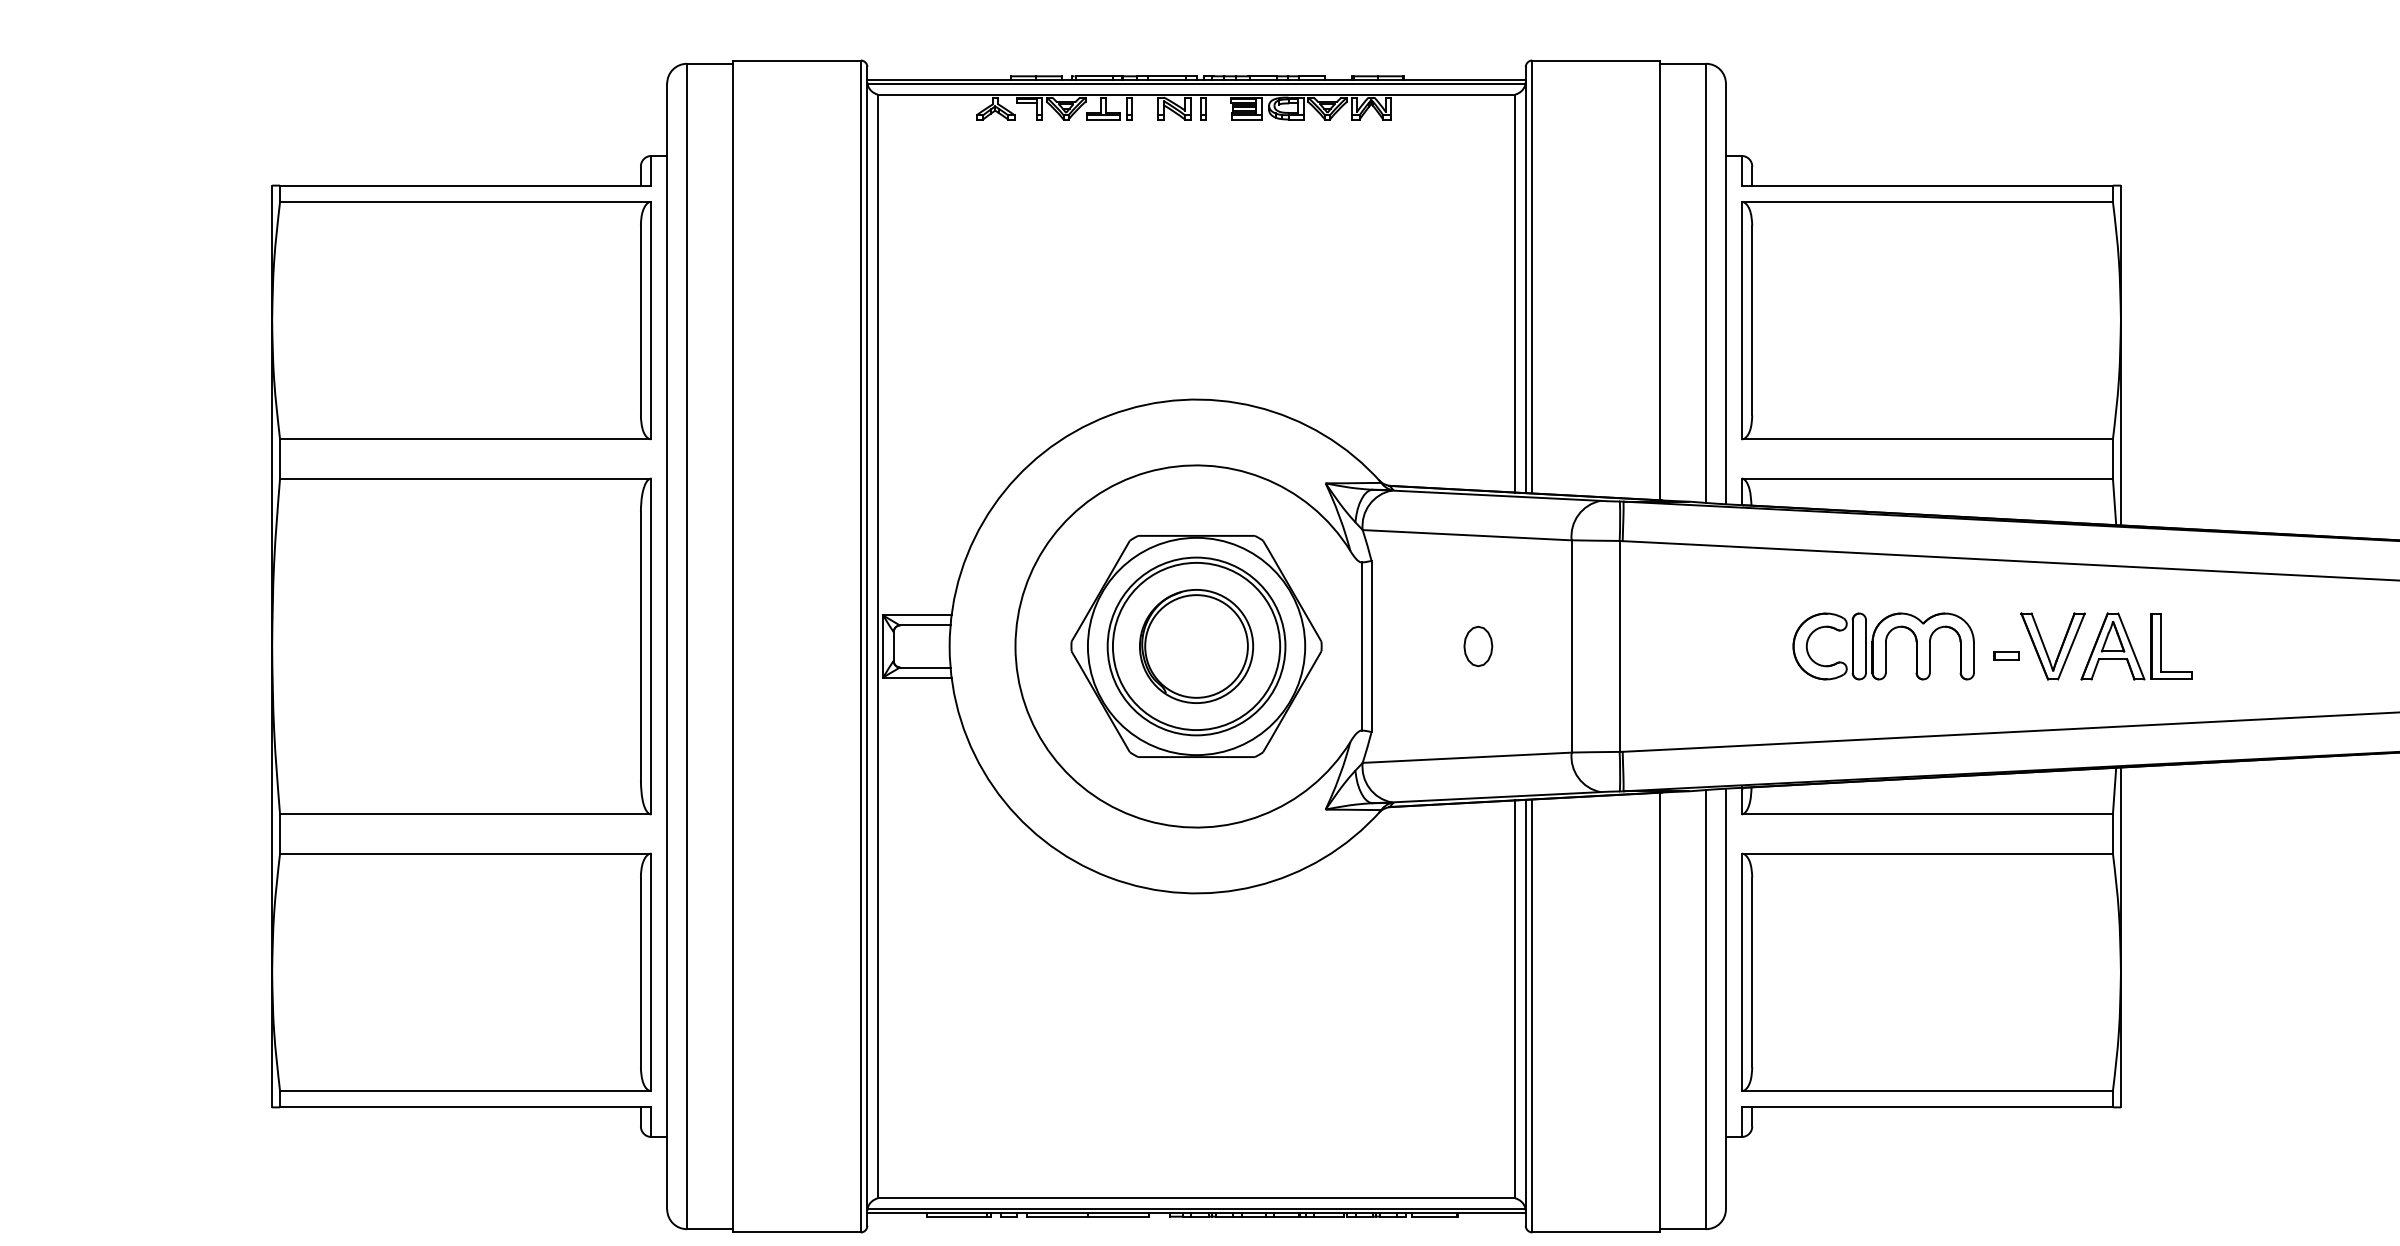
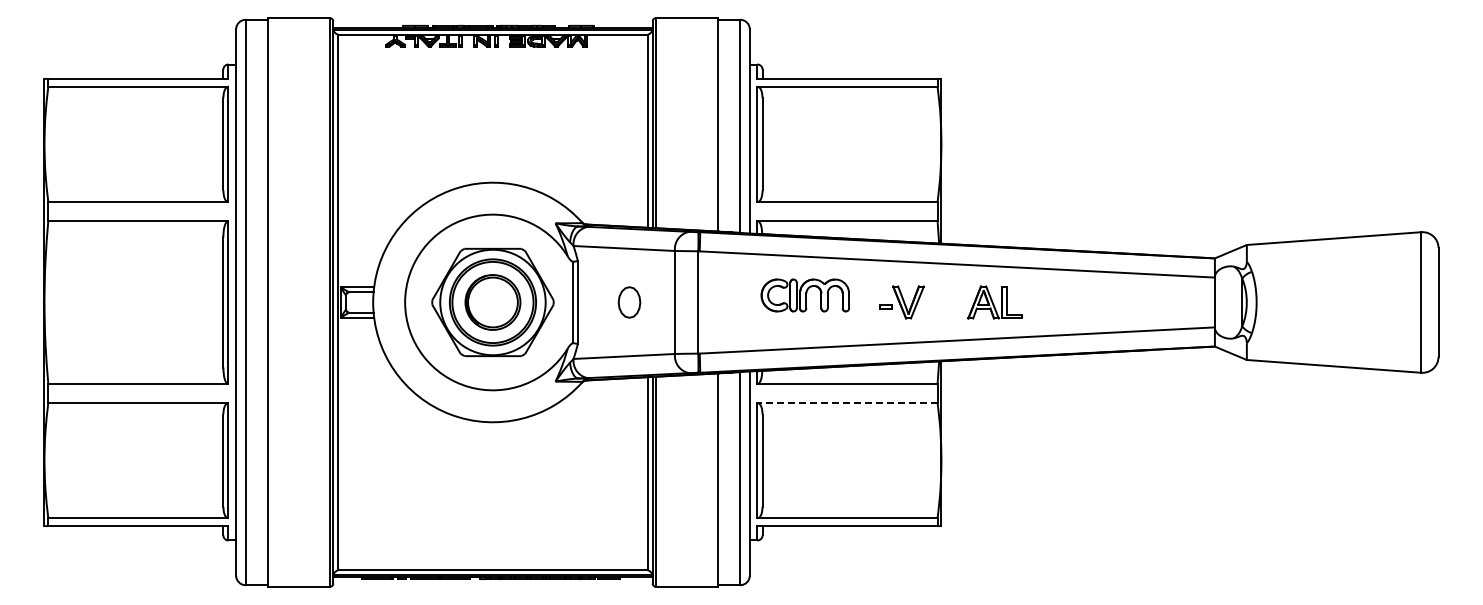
part: (1477, 646) -> (629, 302), size x1.6
part: (1881, 646) -> (804, 295), moved
part: (2135, 646) -> (994, 302), moved
line: (1927, 852) -> (847, 402), solid -> dashed

